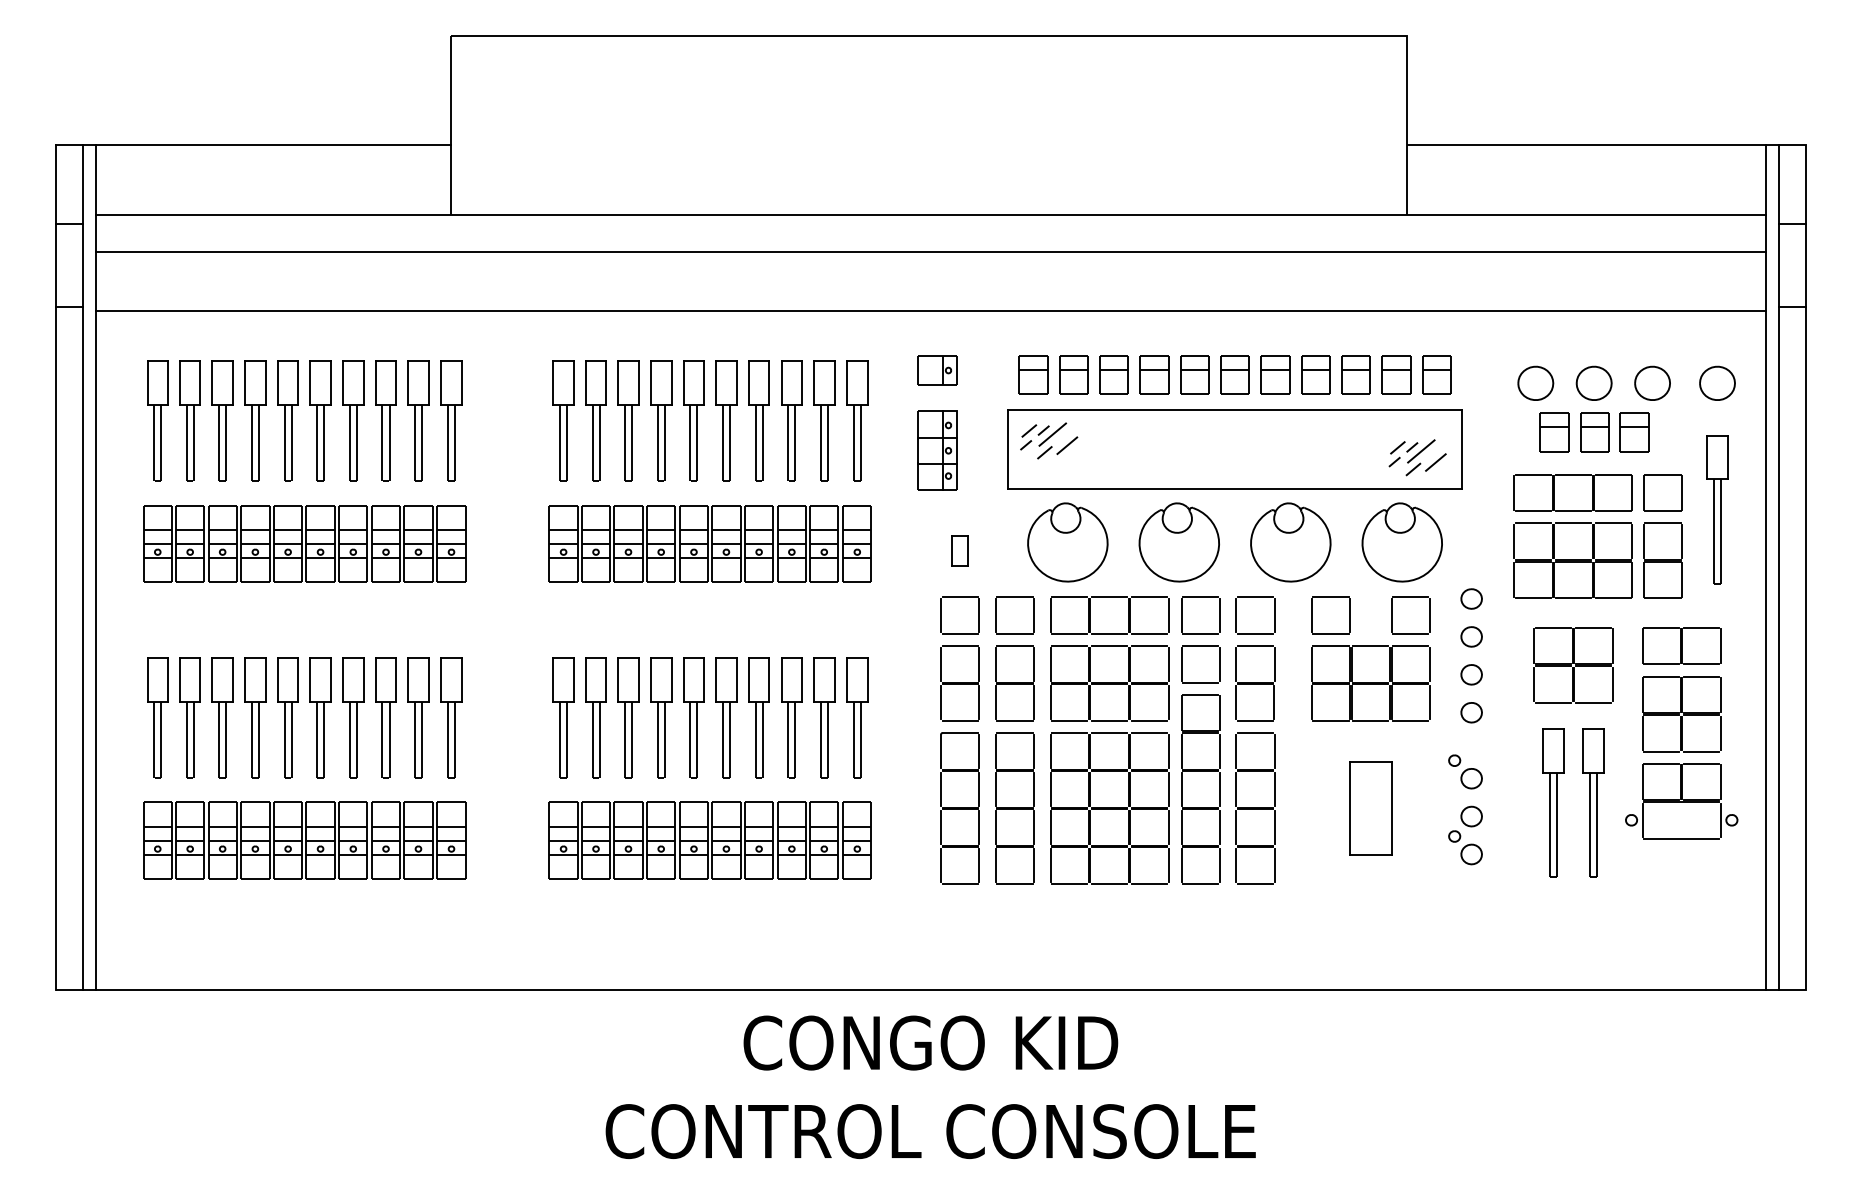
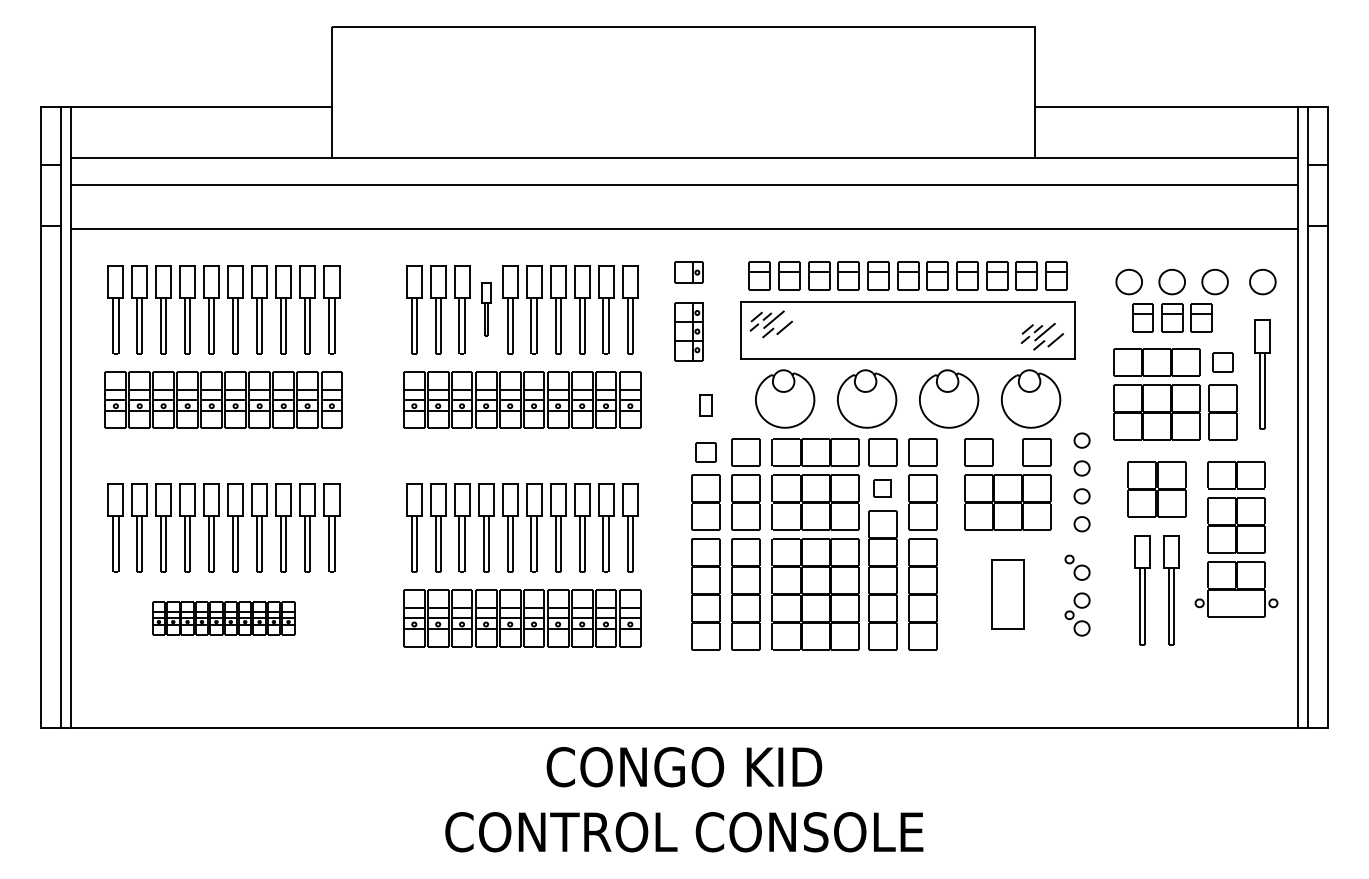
part: (661, 420) -> (486, 309), size x0.6
part: (1662, 492) -> (1222, 362), size x0.7
part: (959, 615) -> (705, 452), size x0.7
part: (1200, 664) -> (882, 488), size x0.6
part: (304, 840) -> (223, 618), size x0.6

